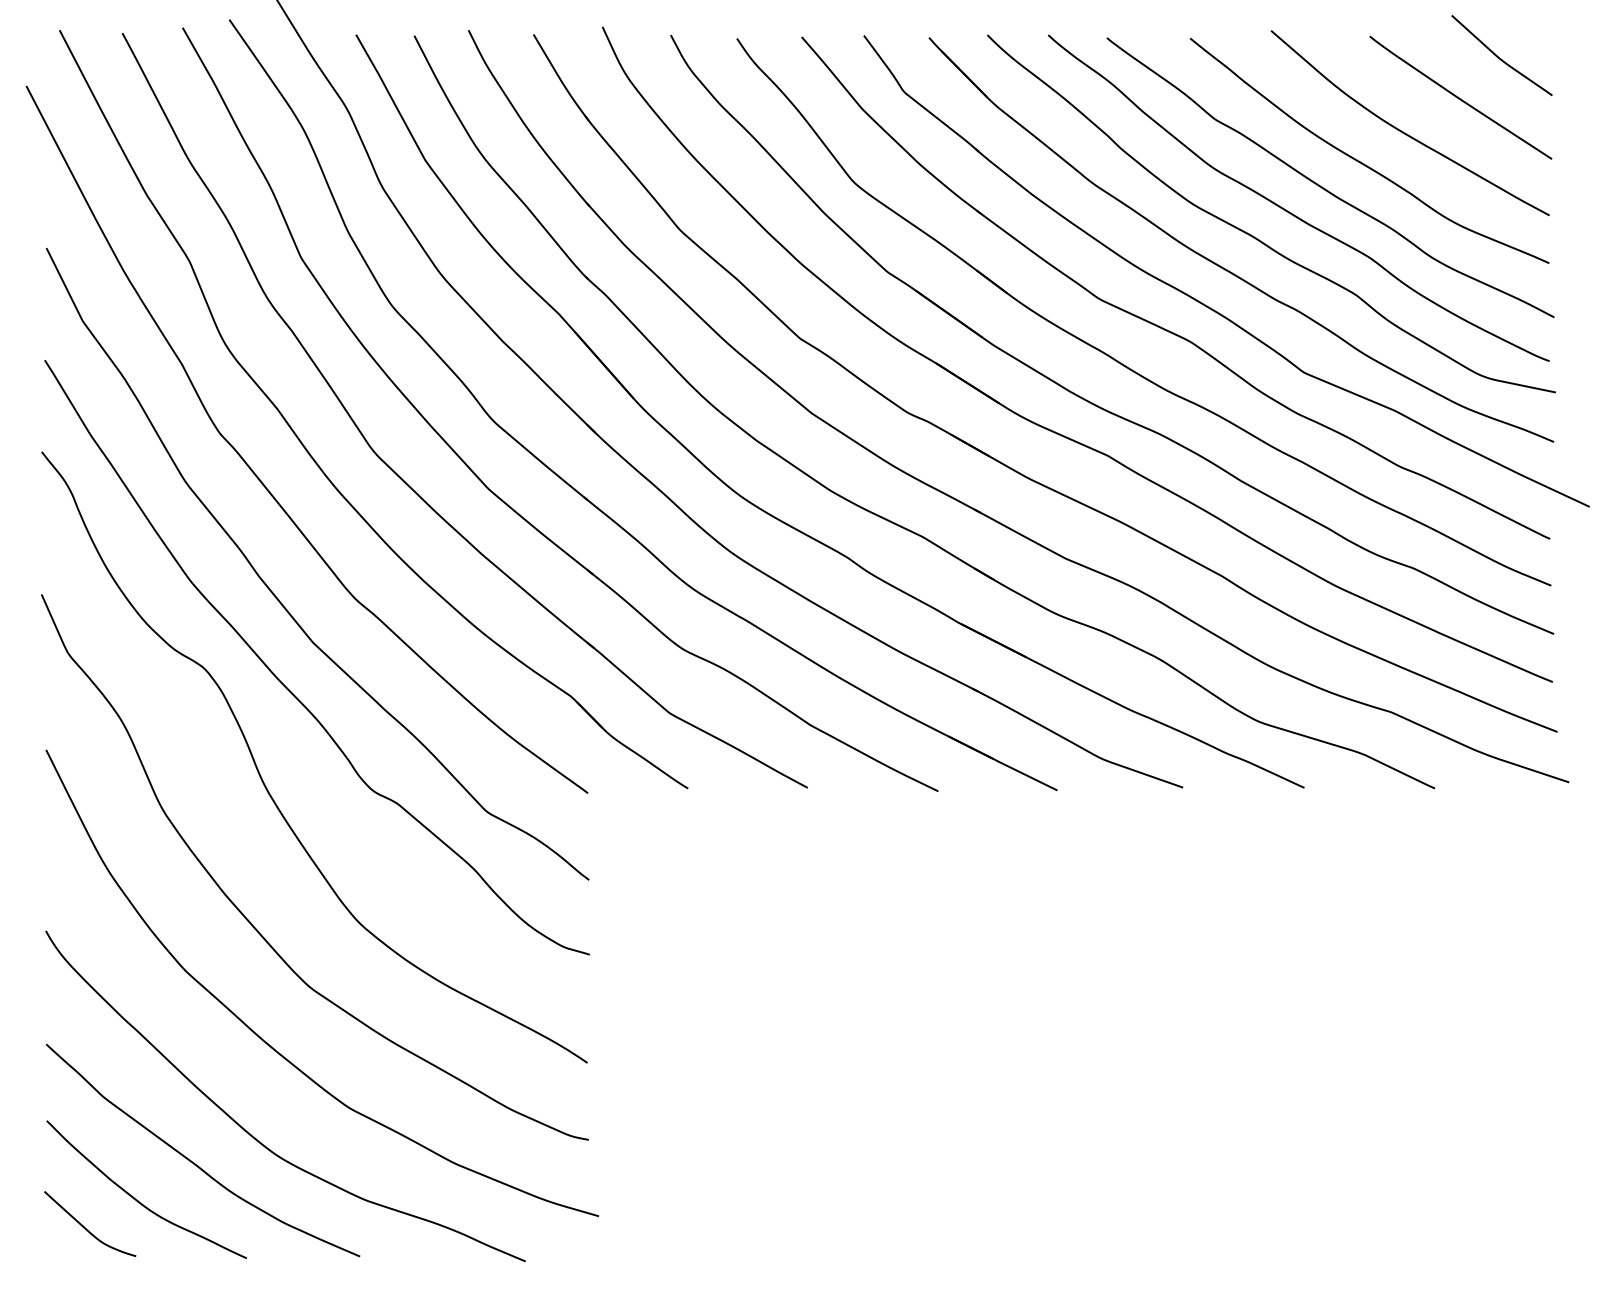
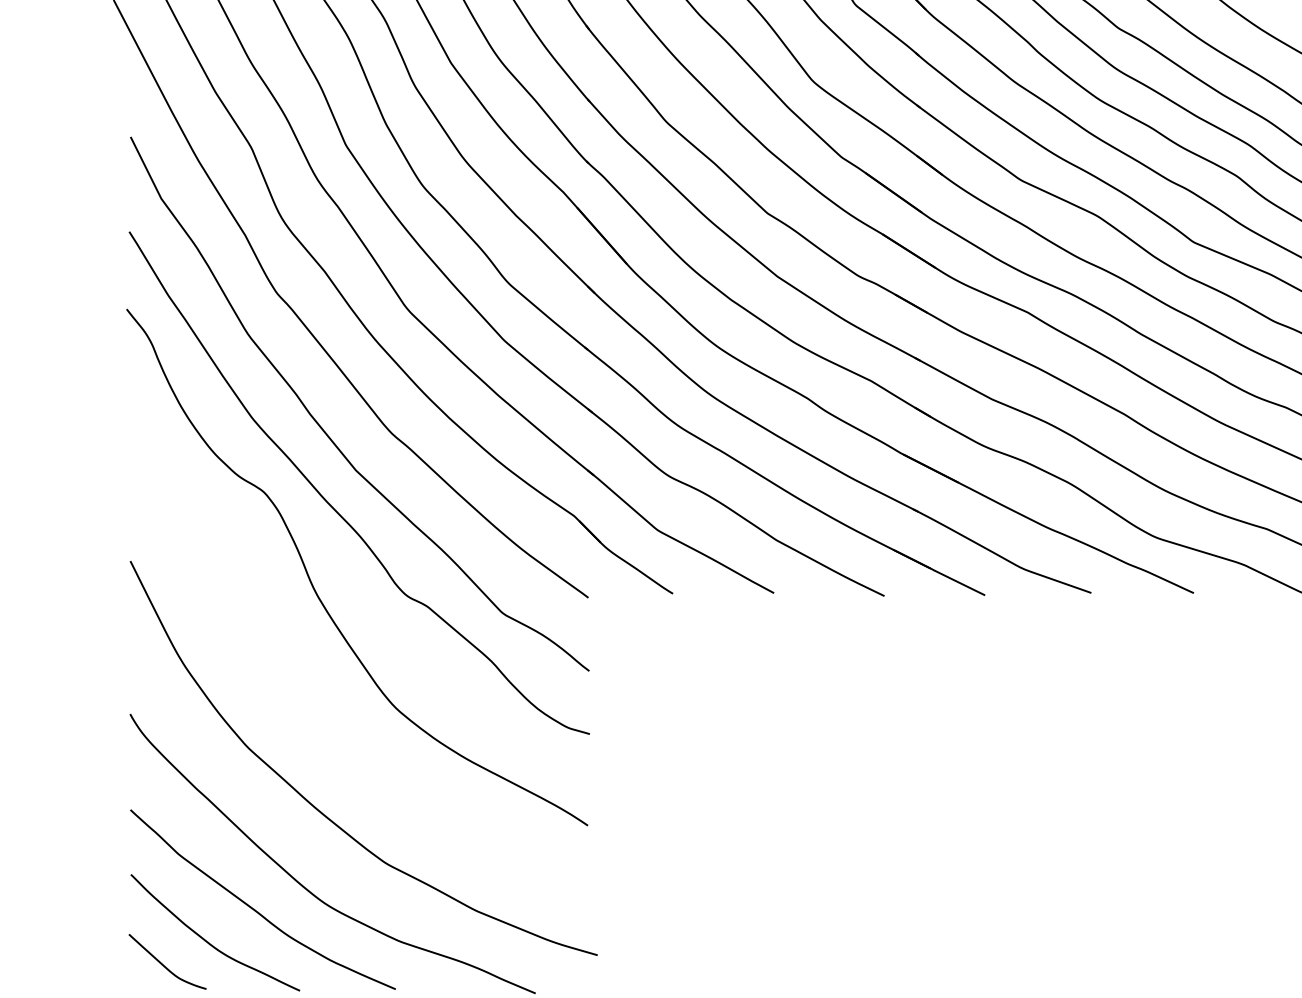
curve: (251, 922) -> (303, 706), removed

